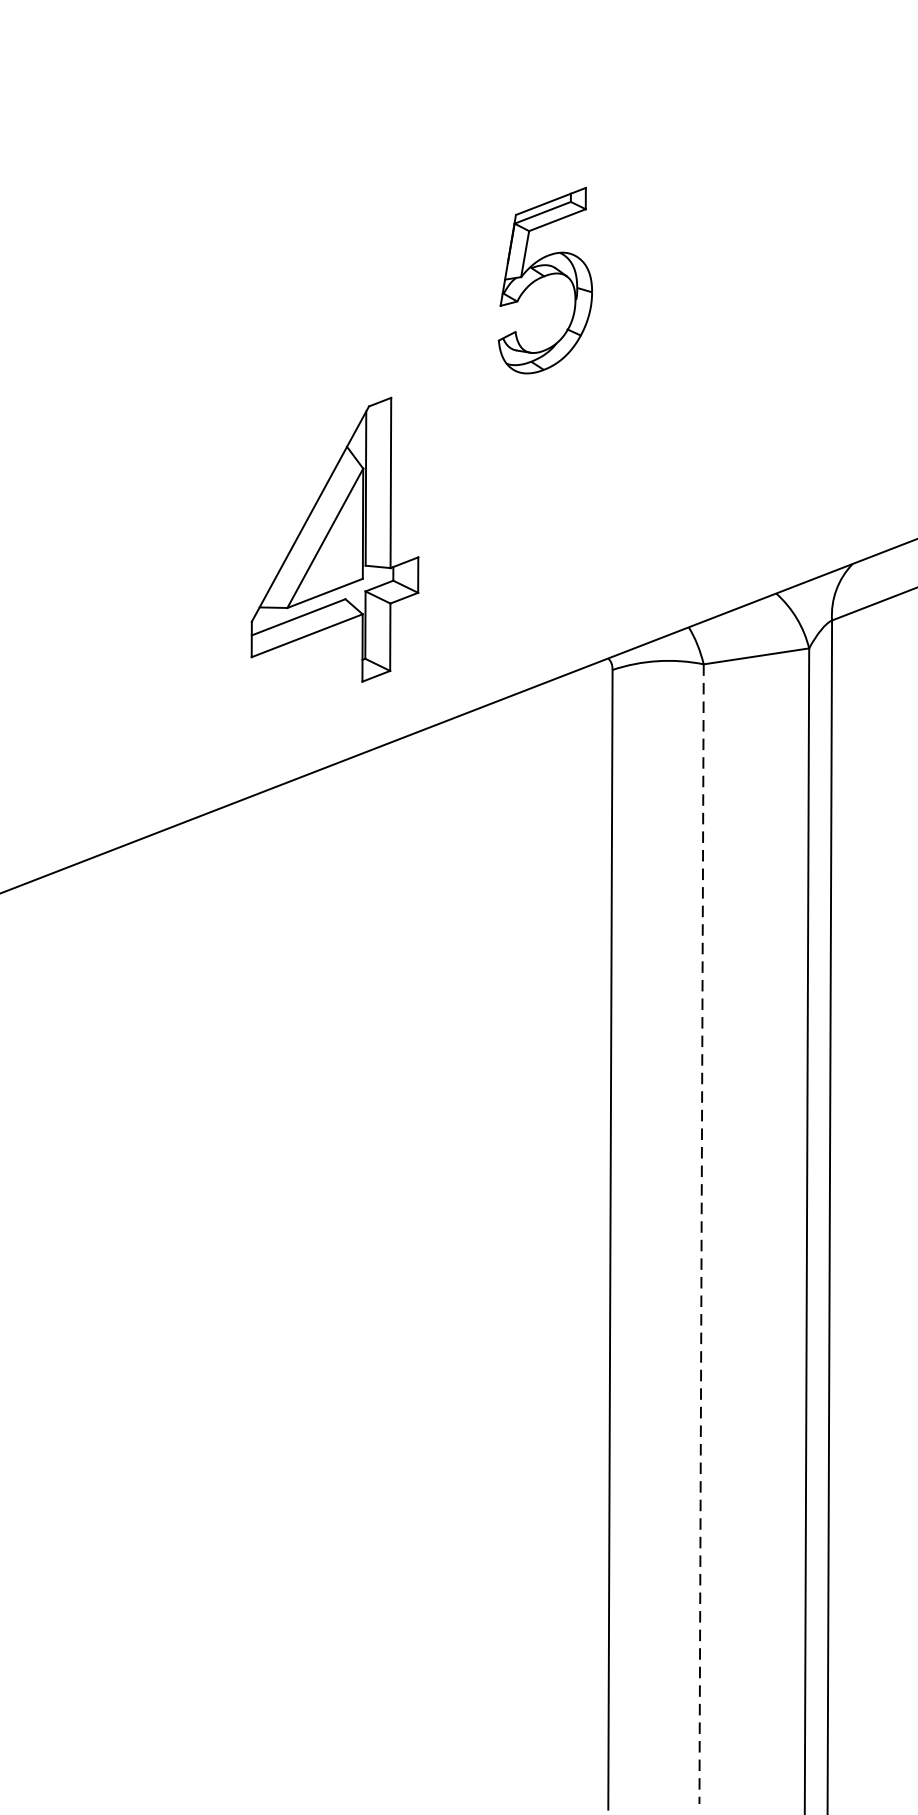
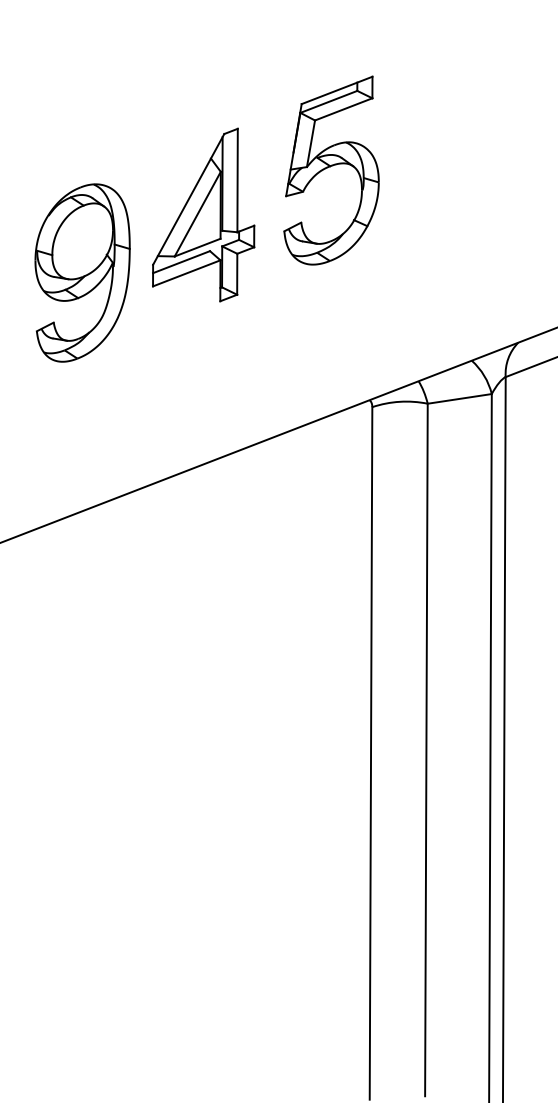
part: (545, 280) -> (331, 170), size x1.67
part: (135, 448) -> (82, 272), added
part: (334, 538) -> (203, 214), moved
line: (701, 1234) -> (426, 750), dashed -> solid

